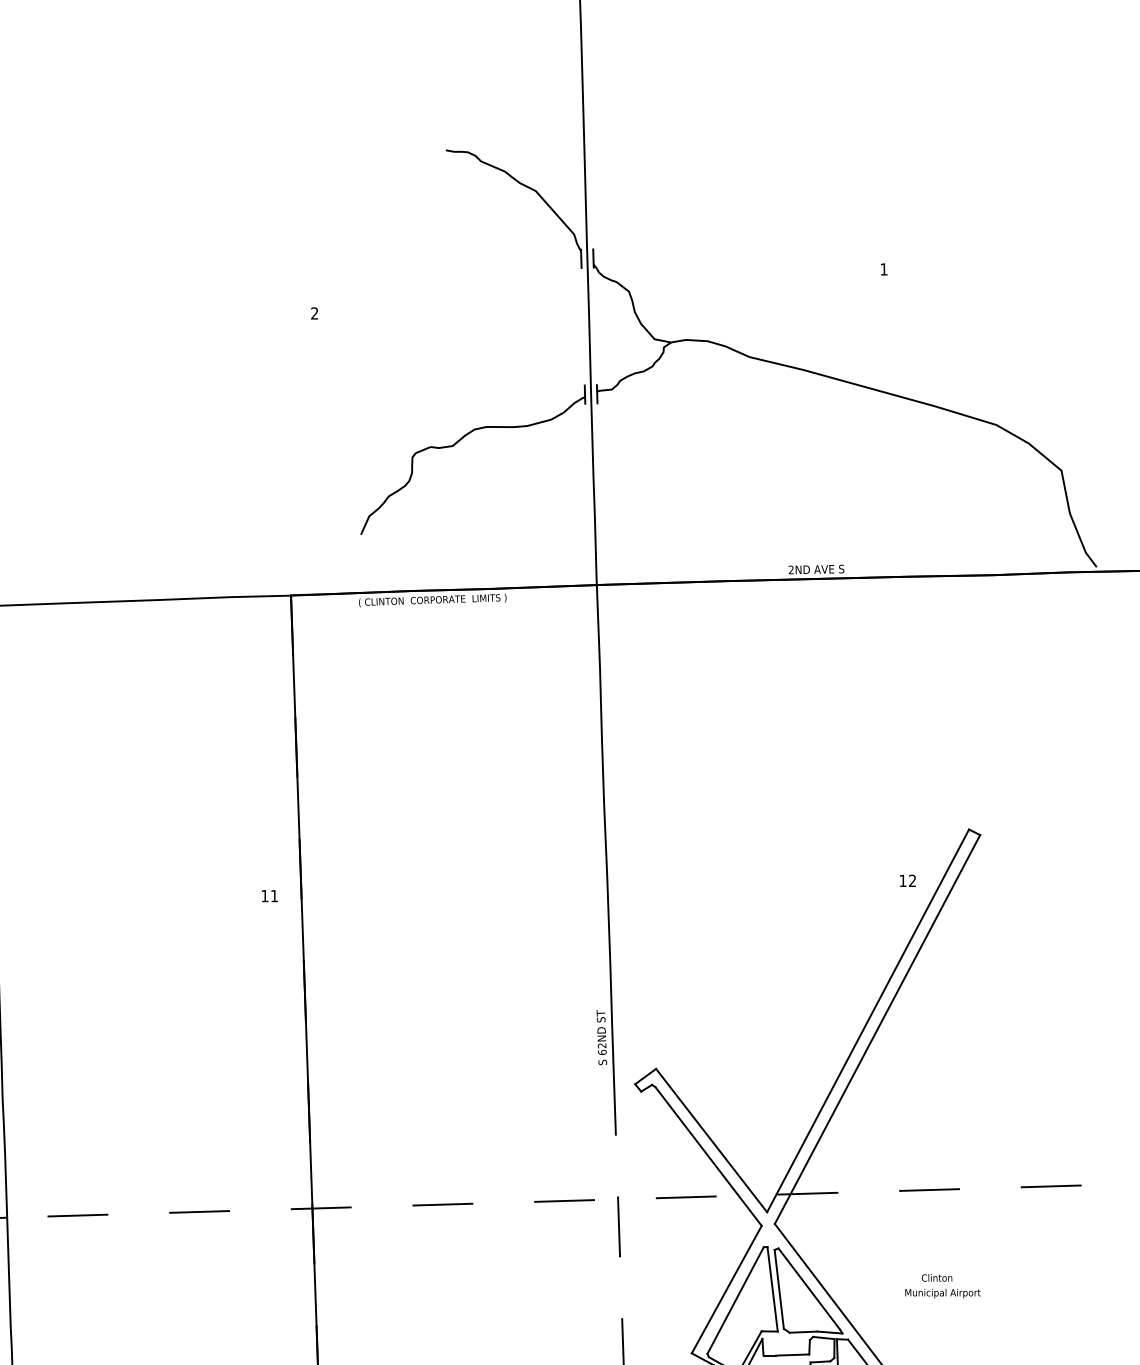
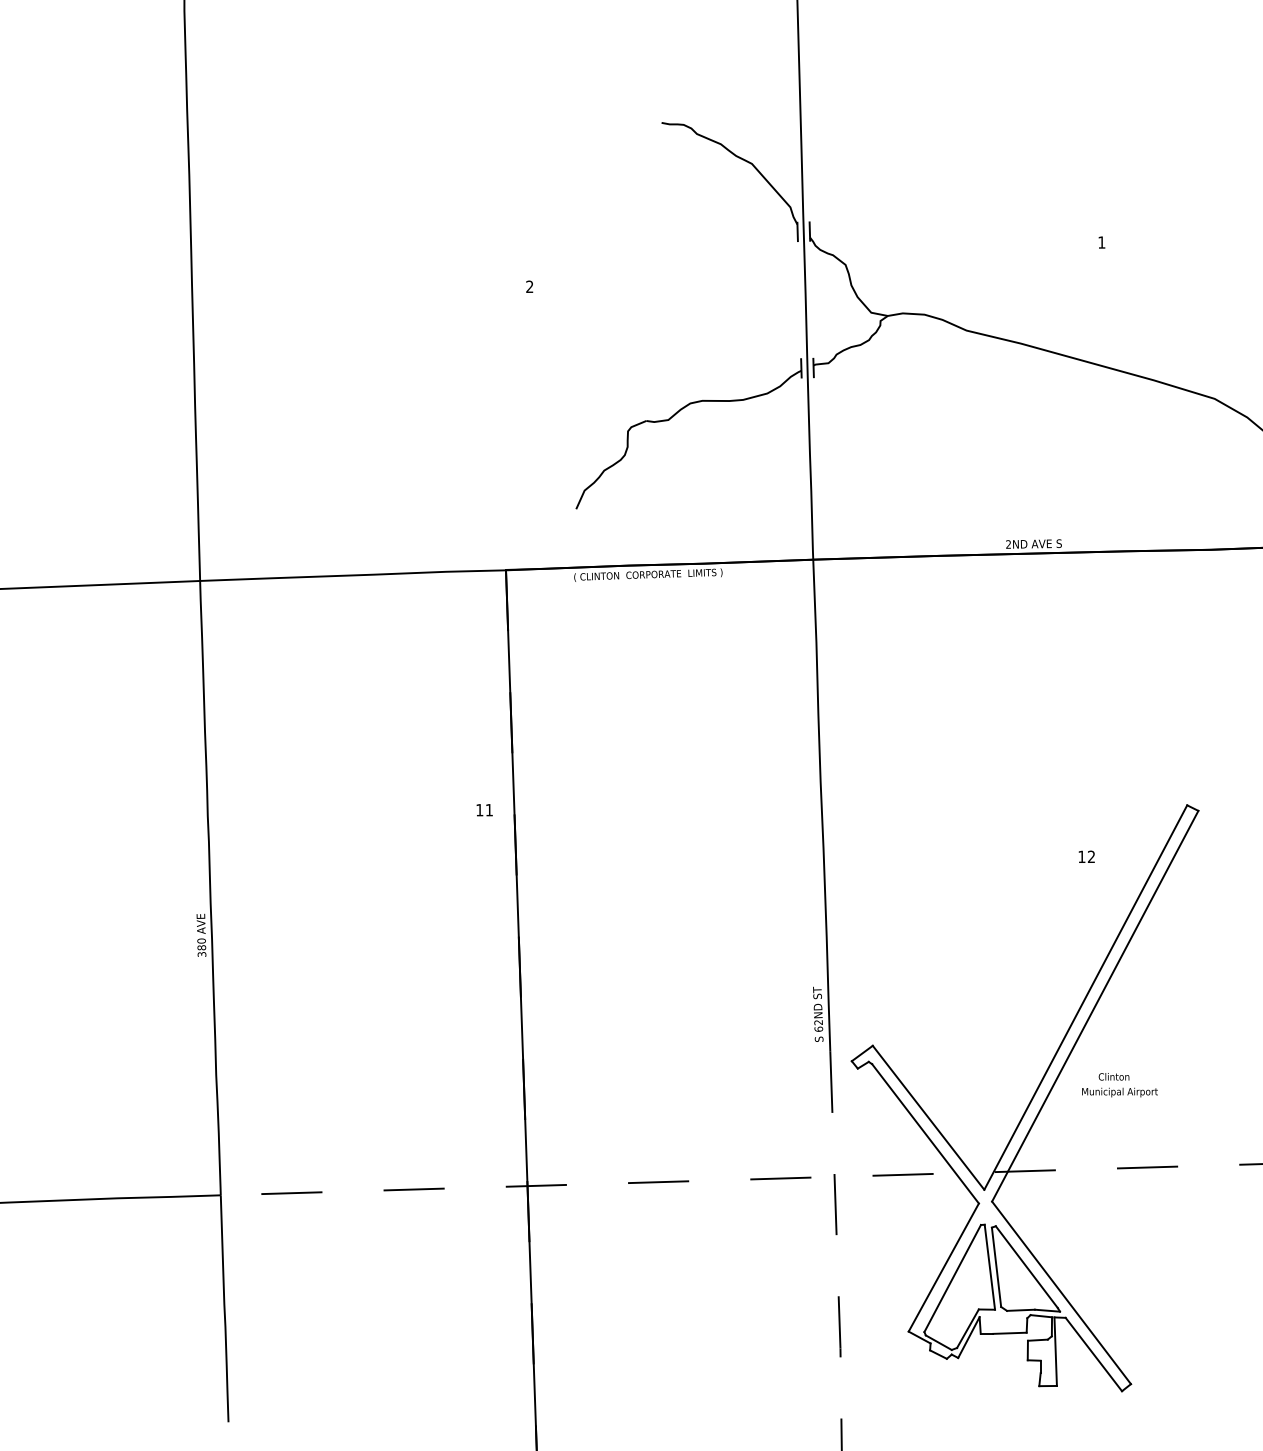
text: (907, 880) -> (1086, 856), moved
text: (269, 896) -> (484, 810), moved
text: (942, 1286) -> (1119, 1085), moved

